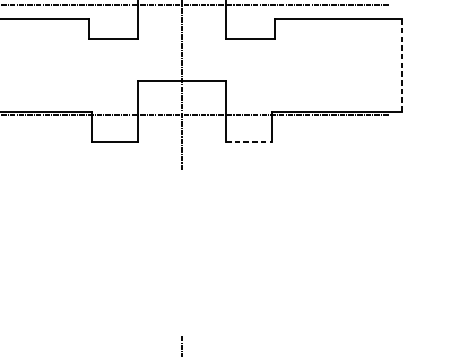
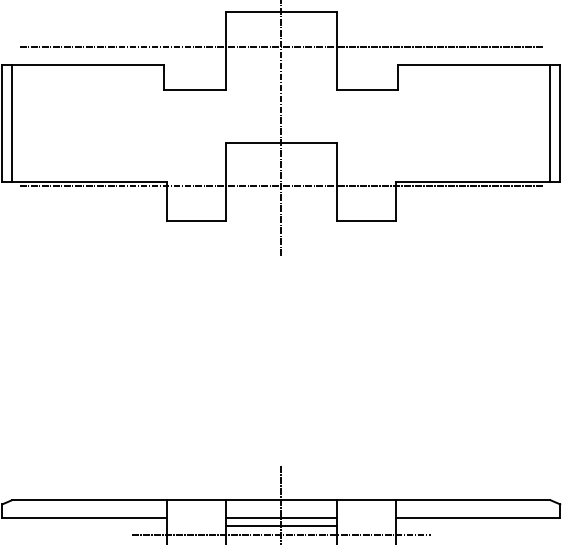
line: (394, 65) -> (550, 123), added
line: (402, 65) -> (560, 123), dashed -> solid
line: (249, 142) -> (366, 221), dashed -> solid

